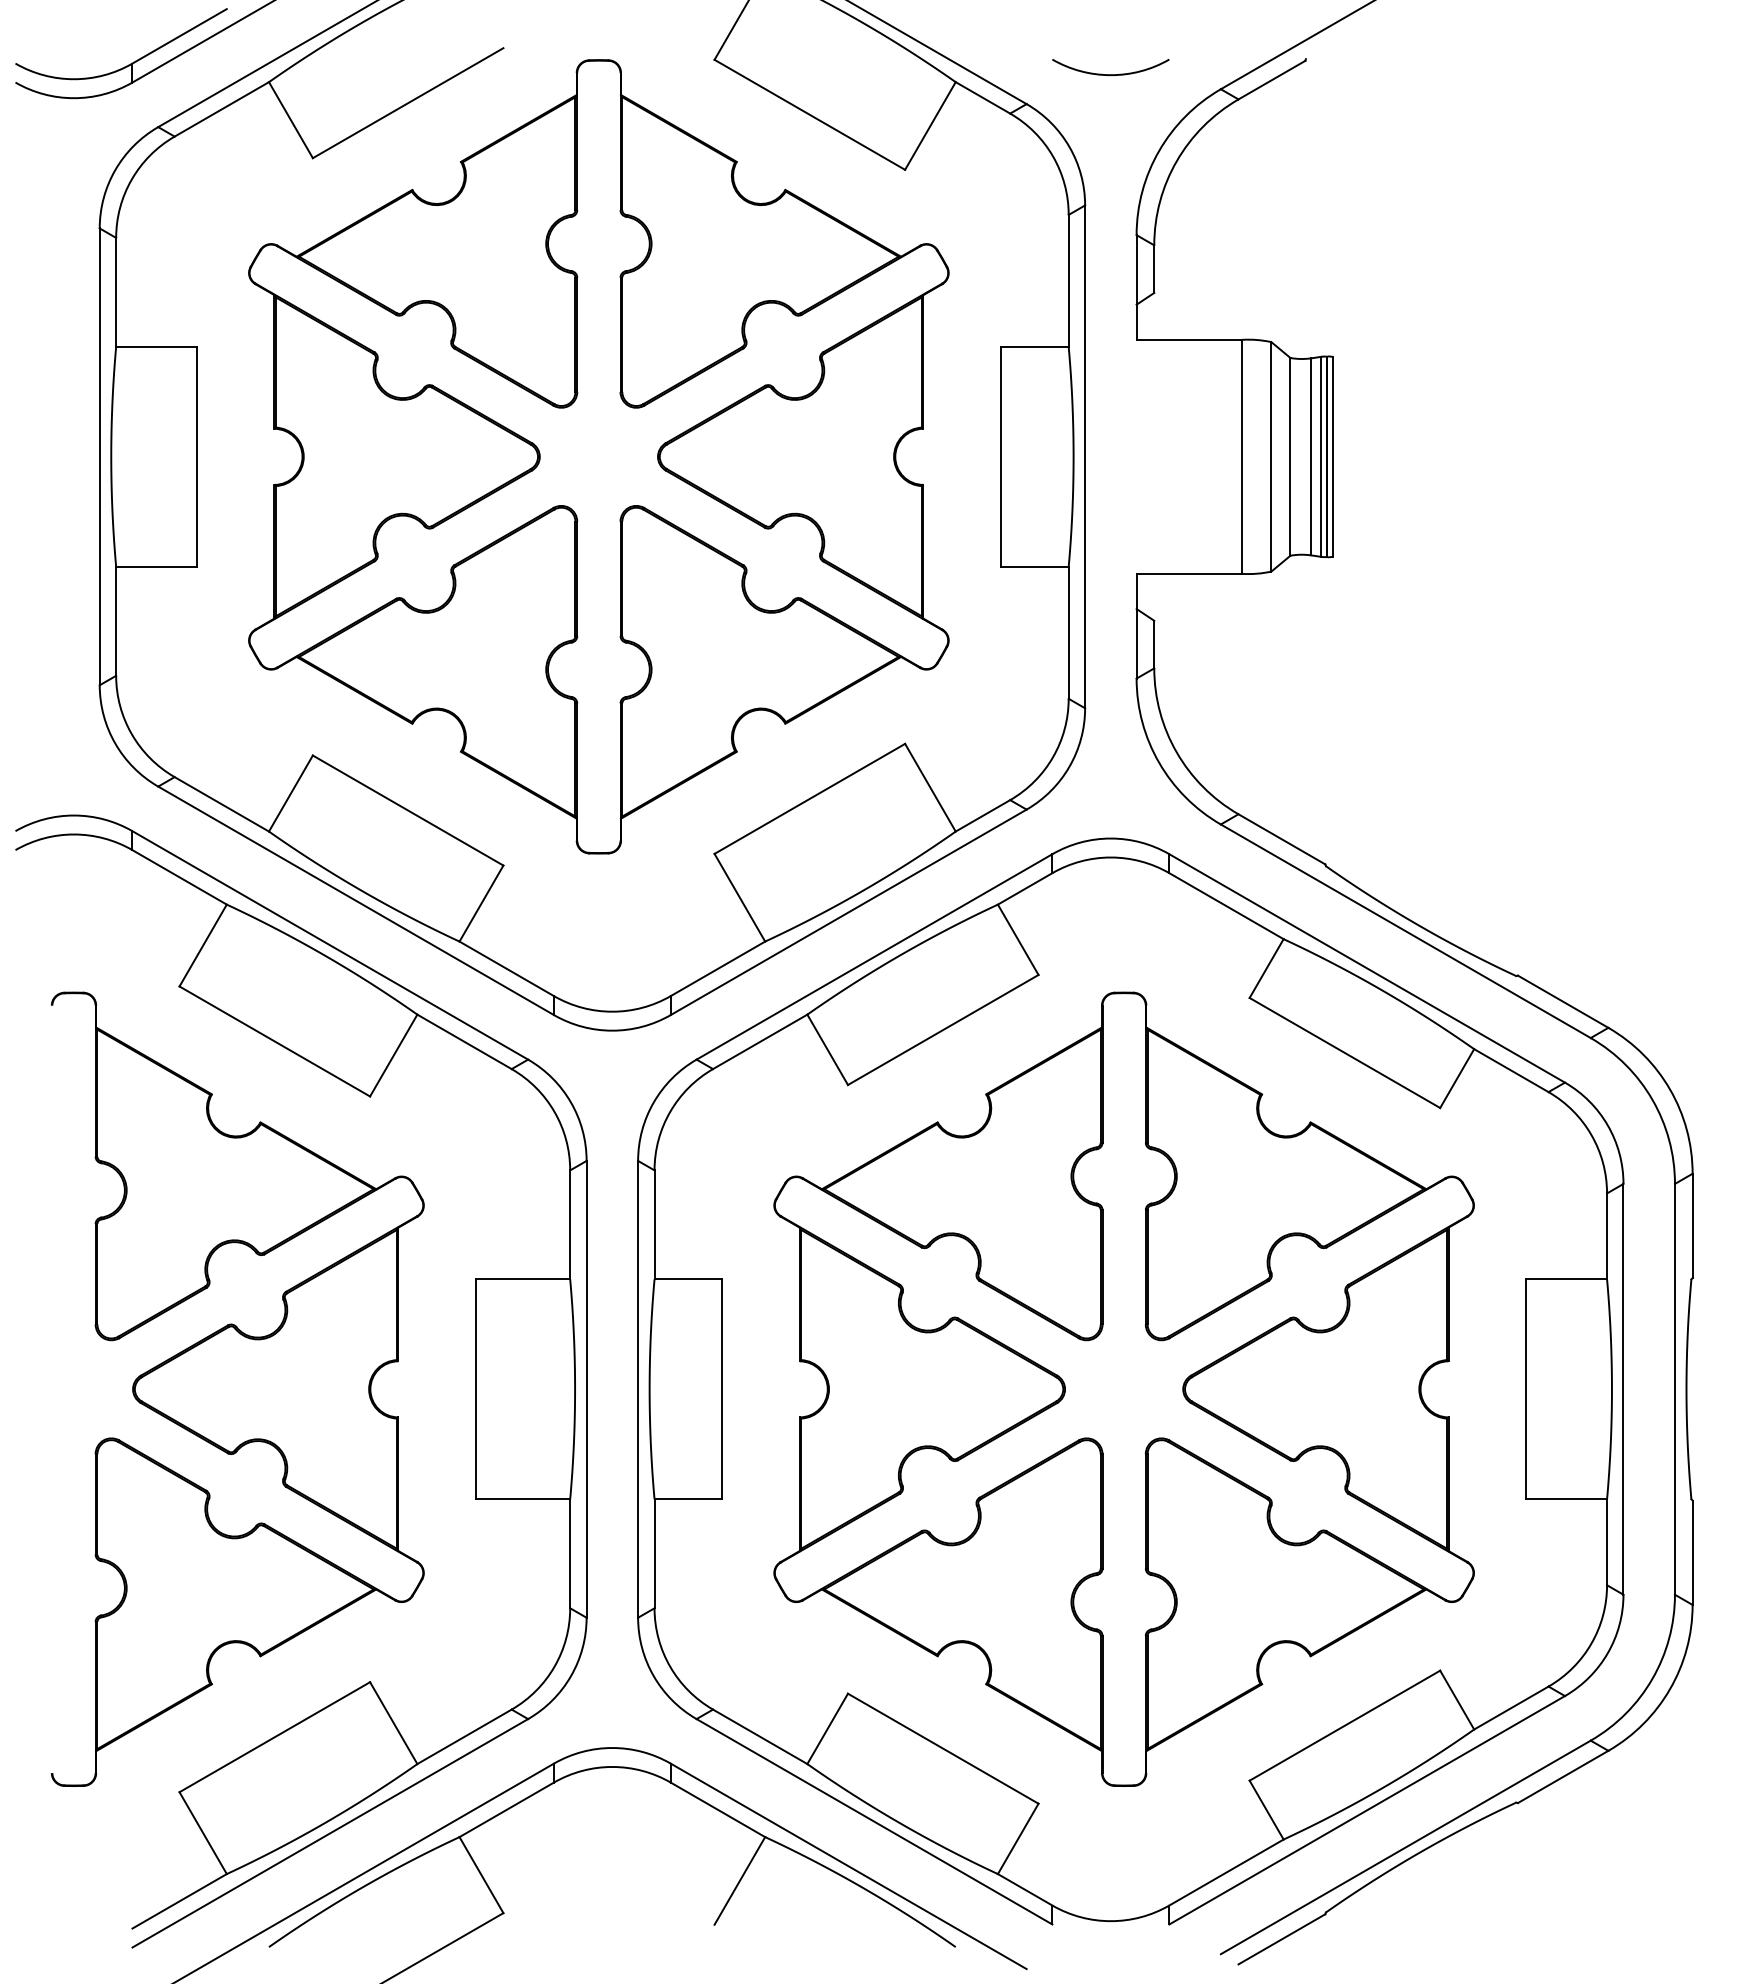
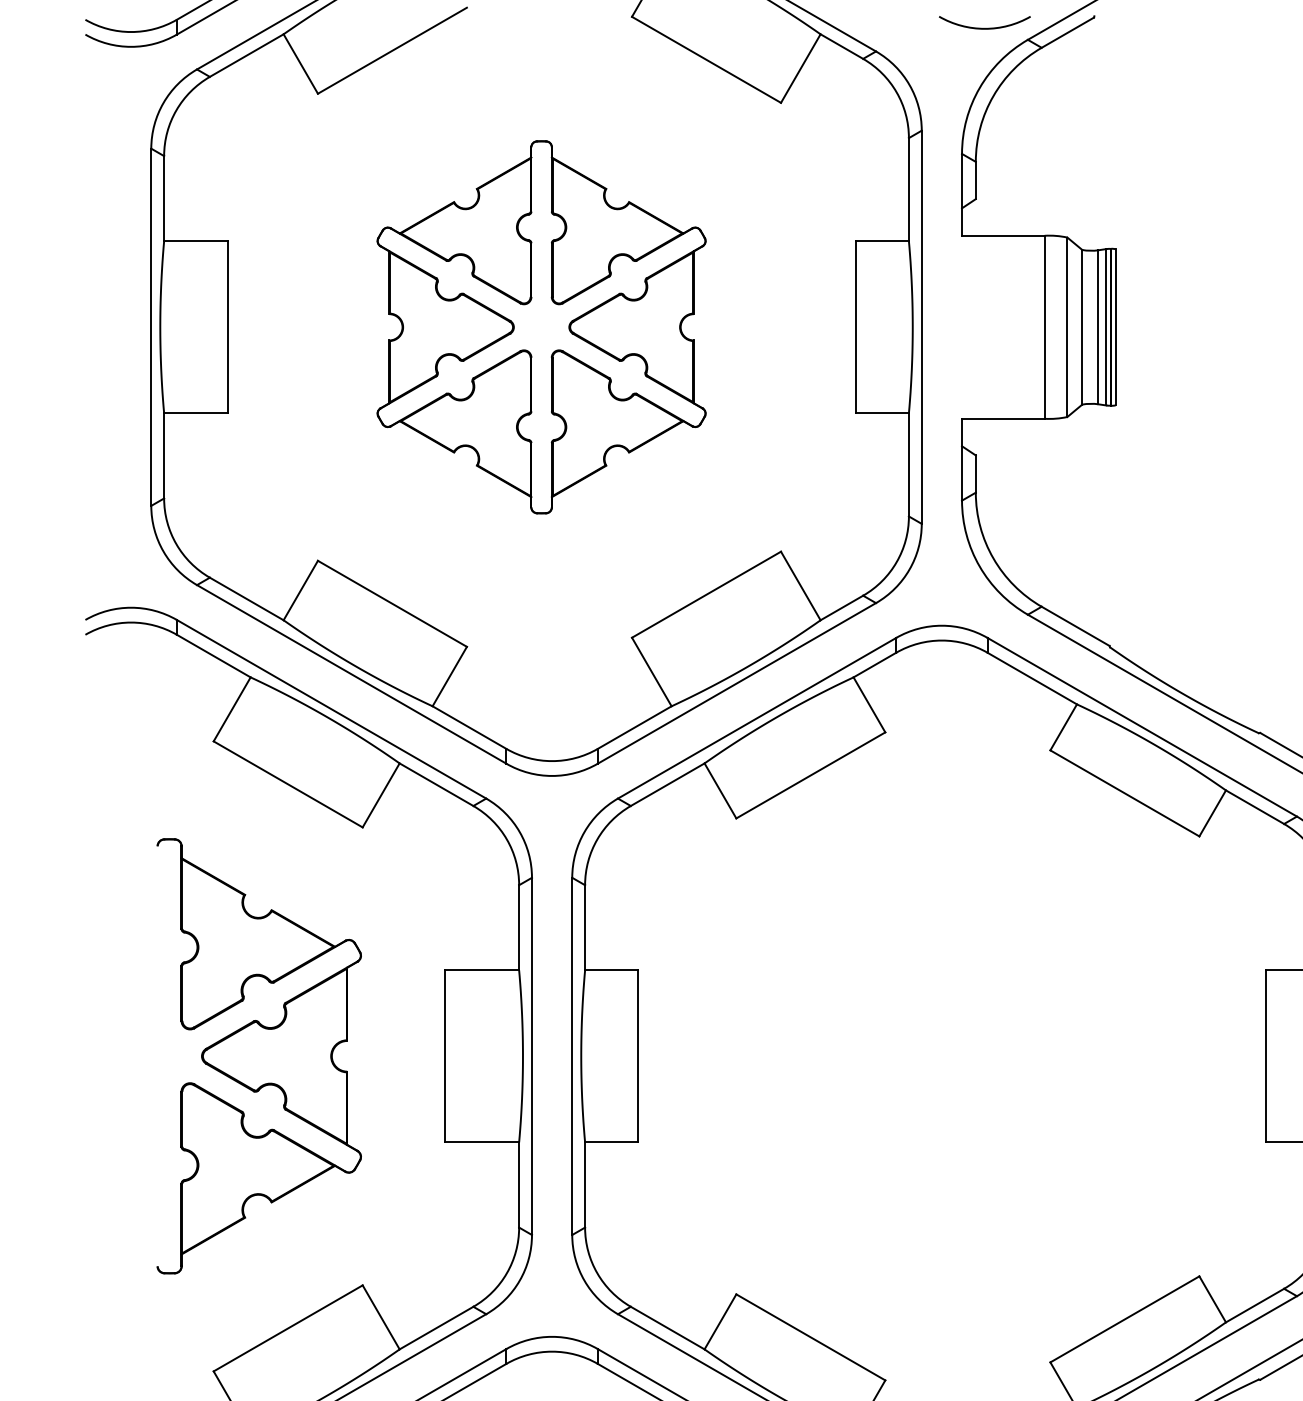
arc: (1110, 74) -> (984, 28), moved
part: (598, 456) -> (541, 327), size x0.6
part: (237, 1388) -> (259, 1055), size x0.7
part: (1123, 1388) -> (951, 1055), removed

